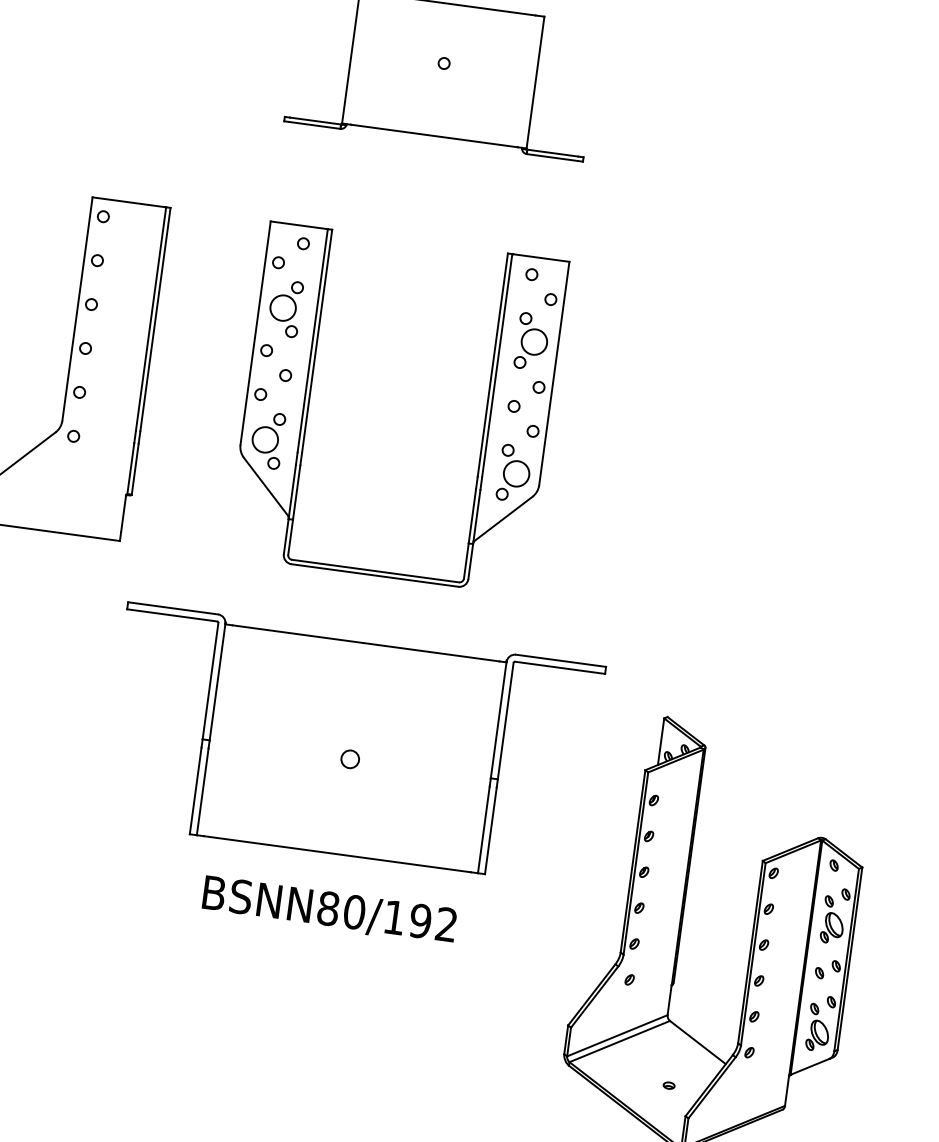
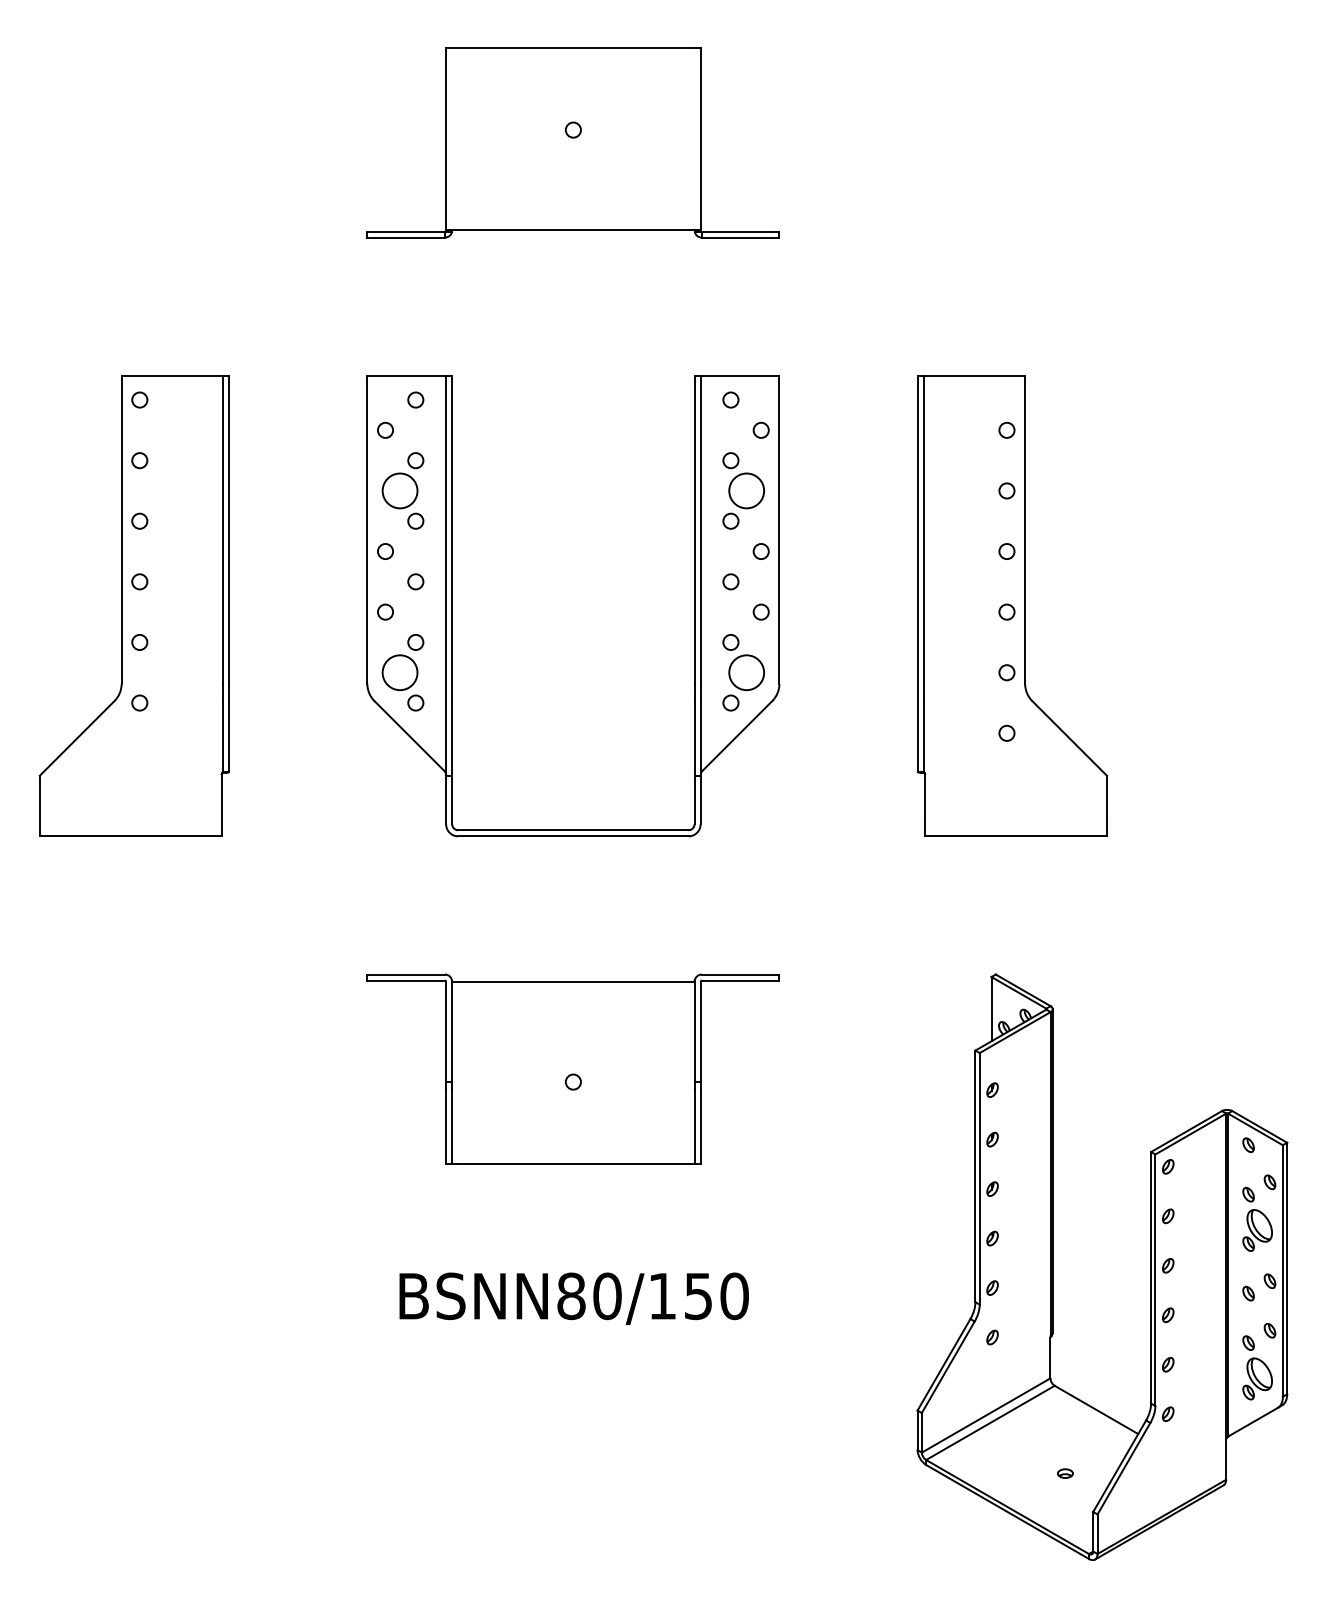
part: (715, 451) -> (1011, 605), added
part: (351, 743) -> (572, 1068), size x0.62
text: (433, 923) -> (716, 1296), BSNN80/192 -> BSNN80/150

